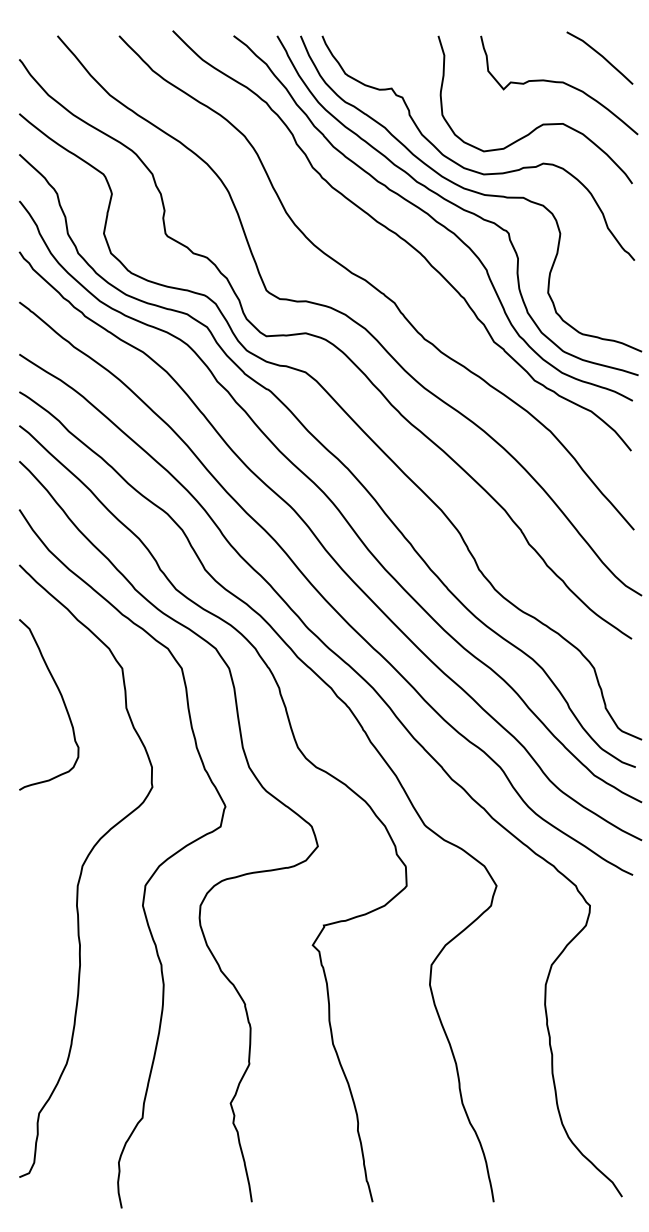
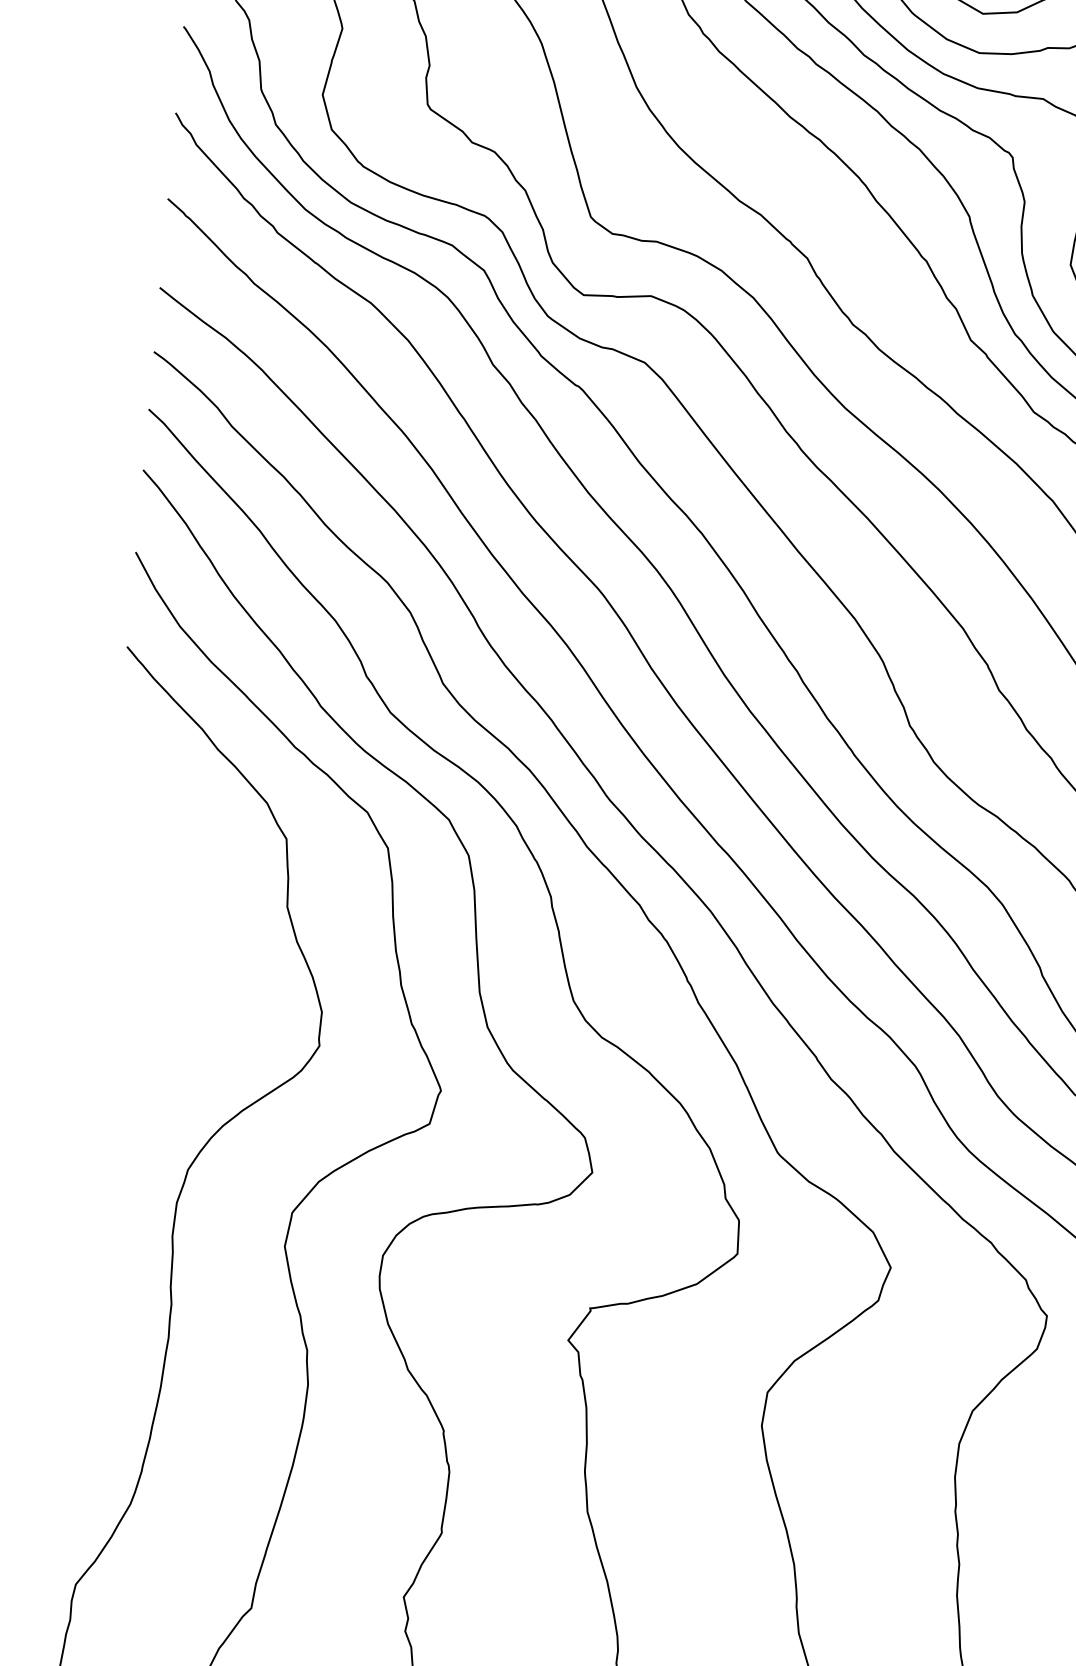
curve: (62, 701) -> (179, 886), removed

